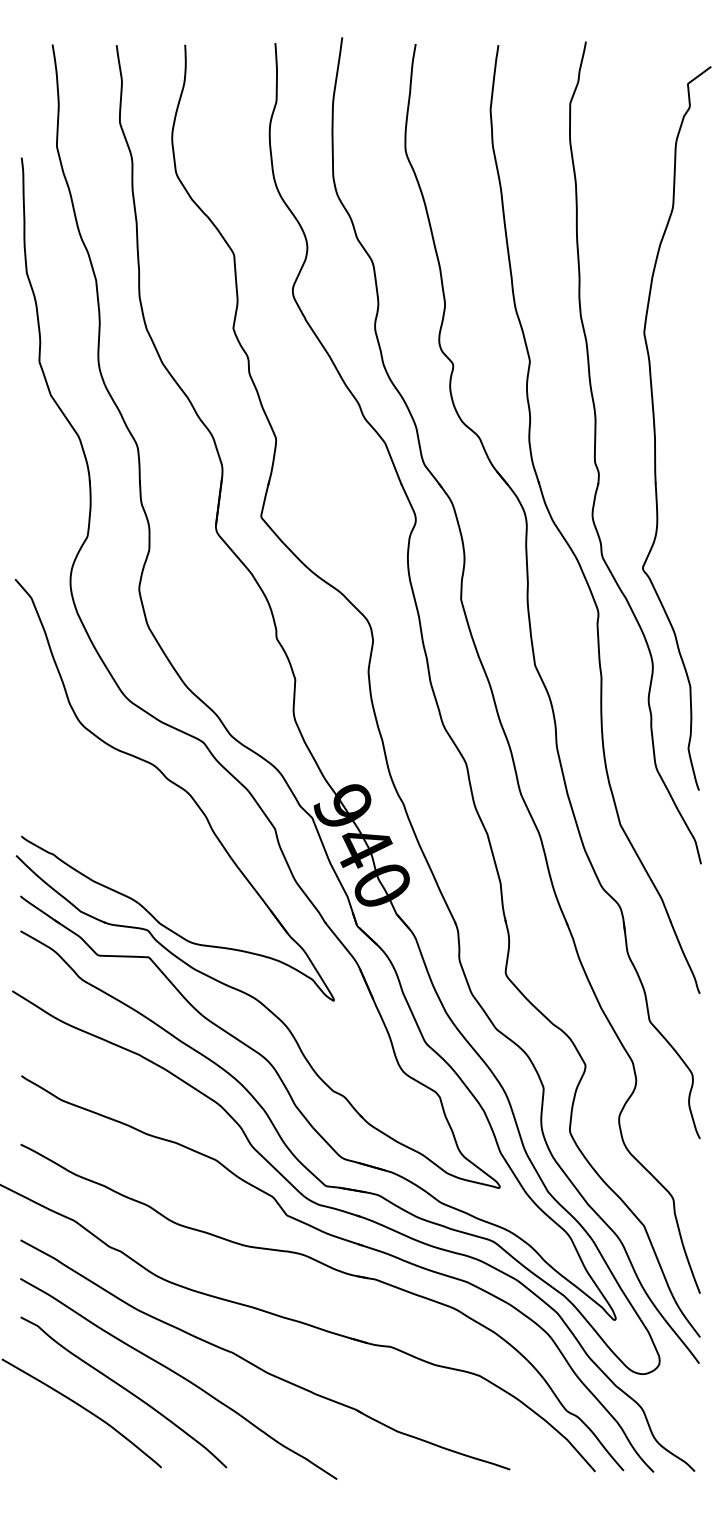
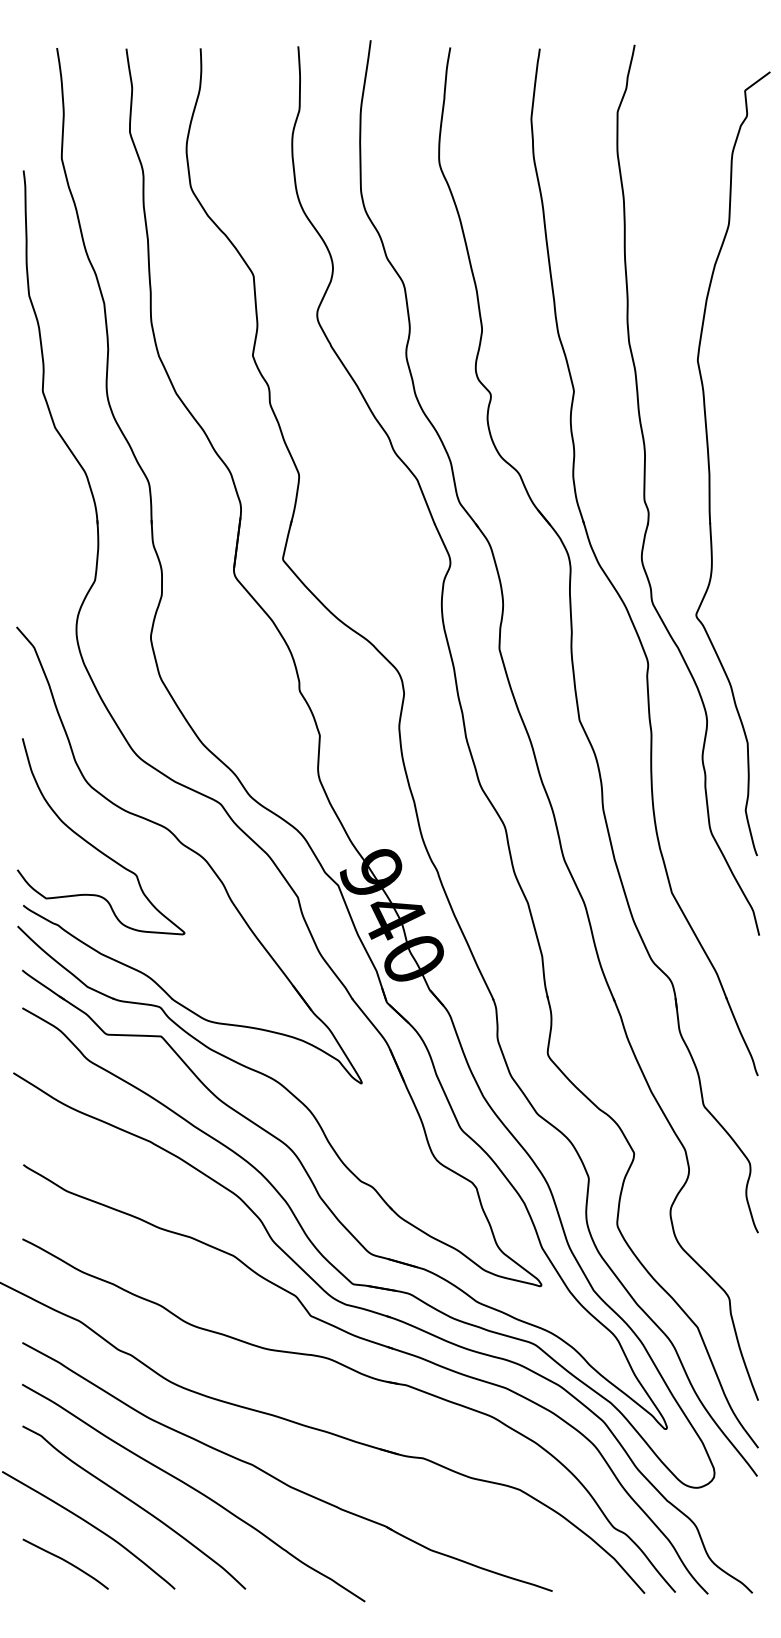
curve: (87, 781) -> (94, 846), added
curve: (61, 1443) -> (66, 1562), added

